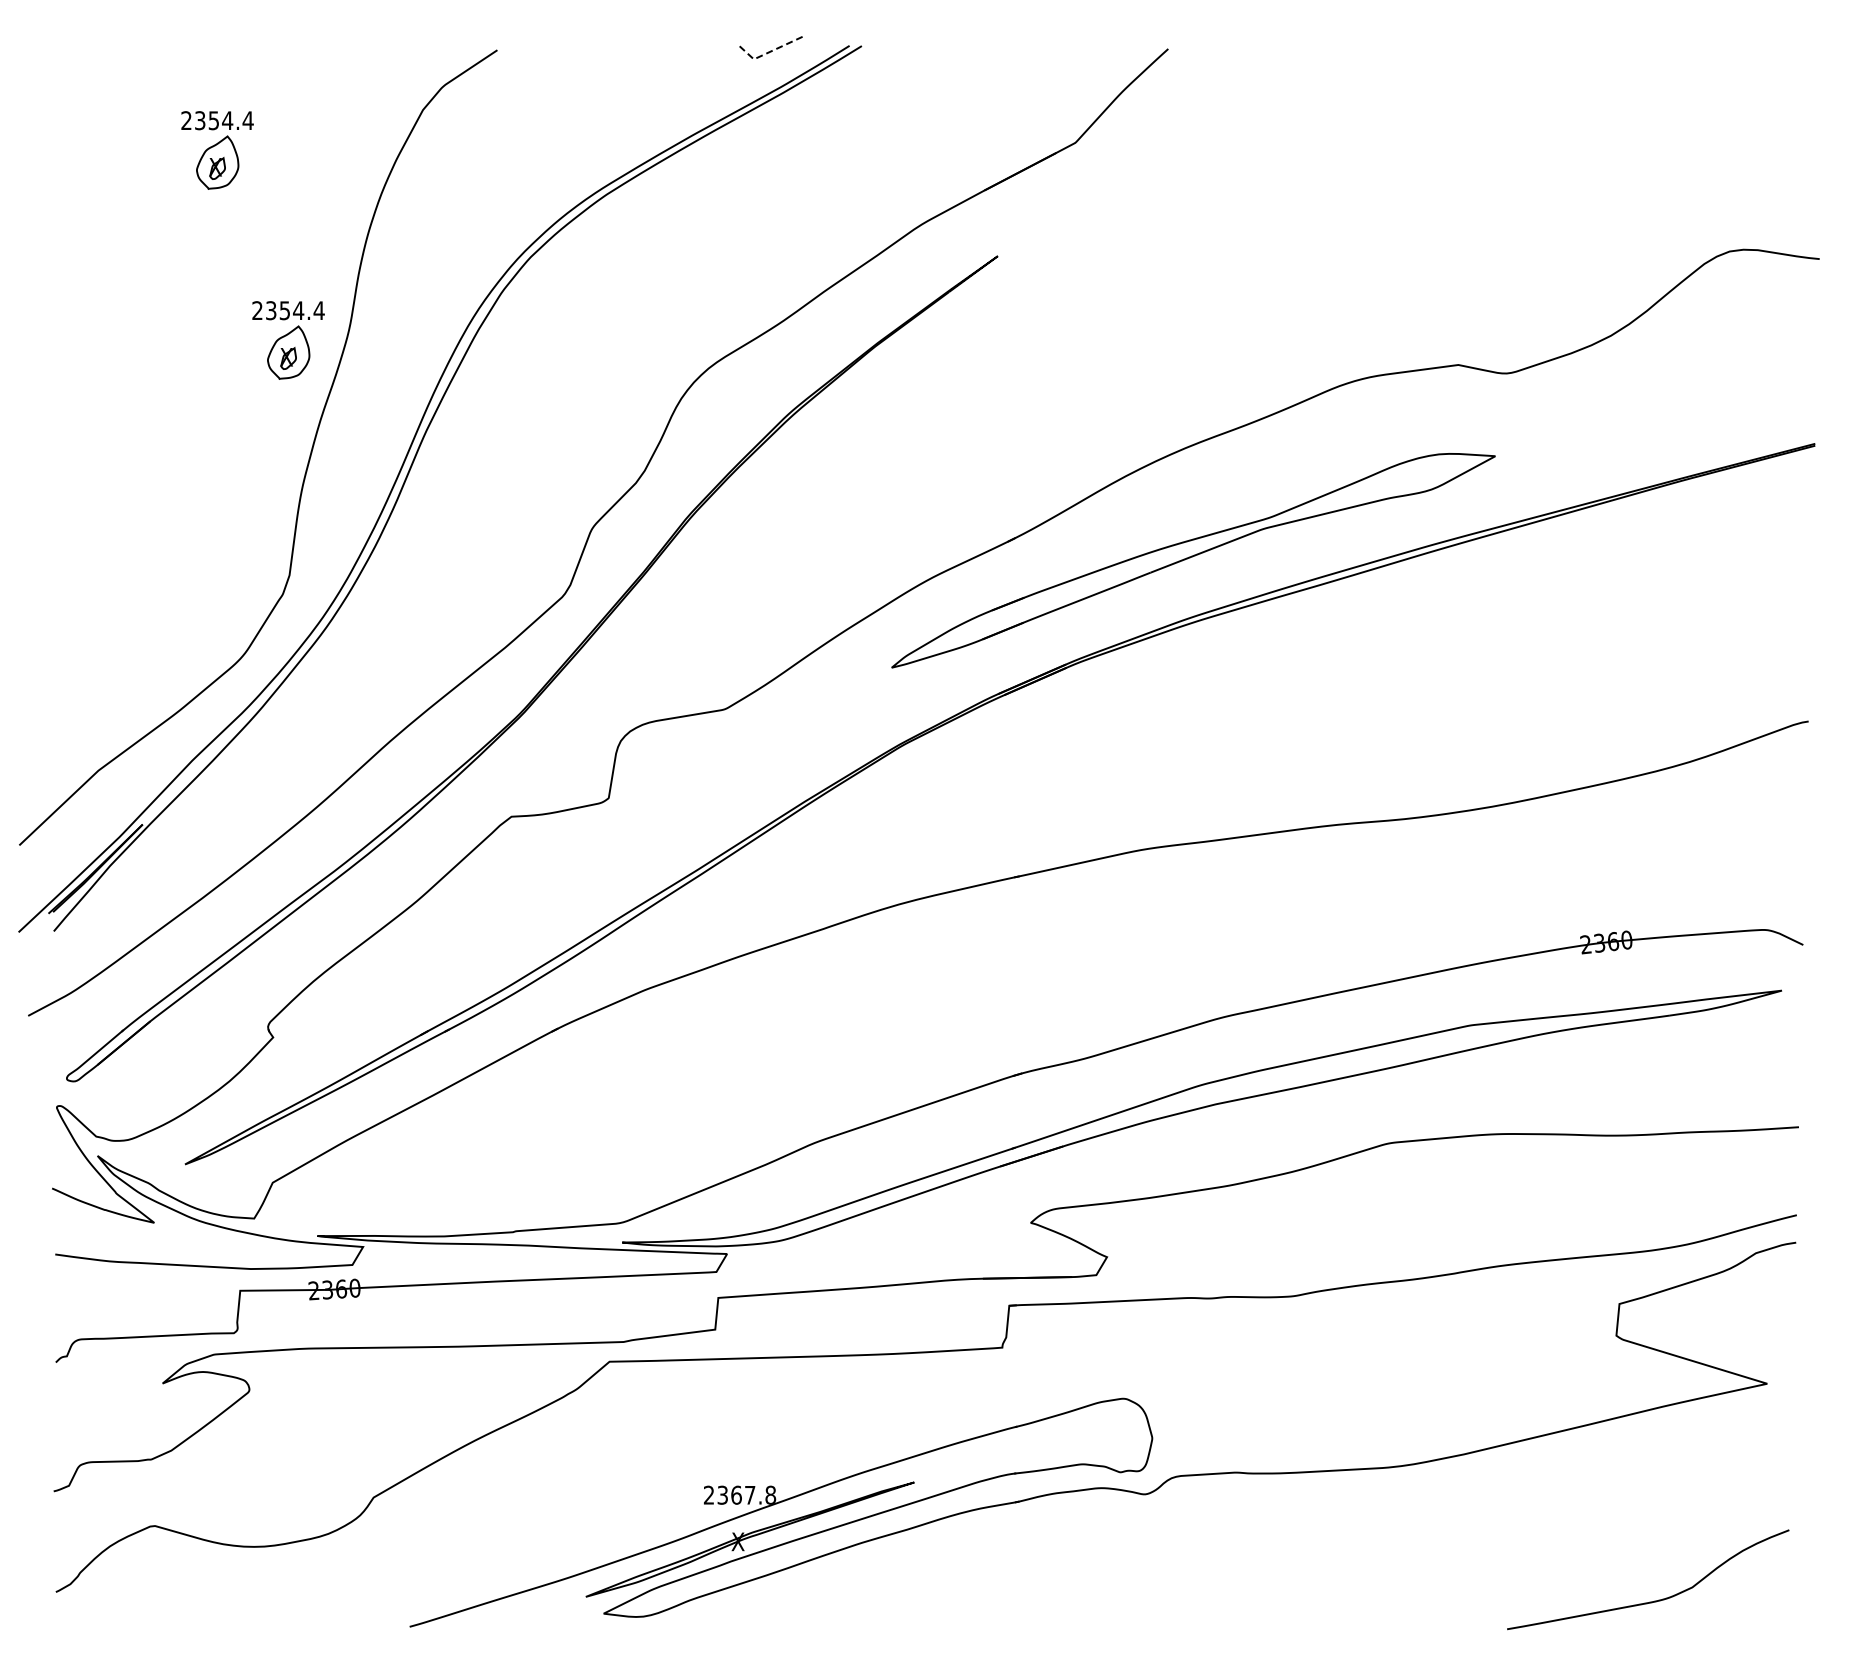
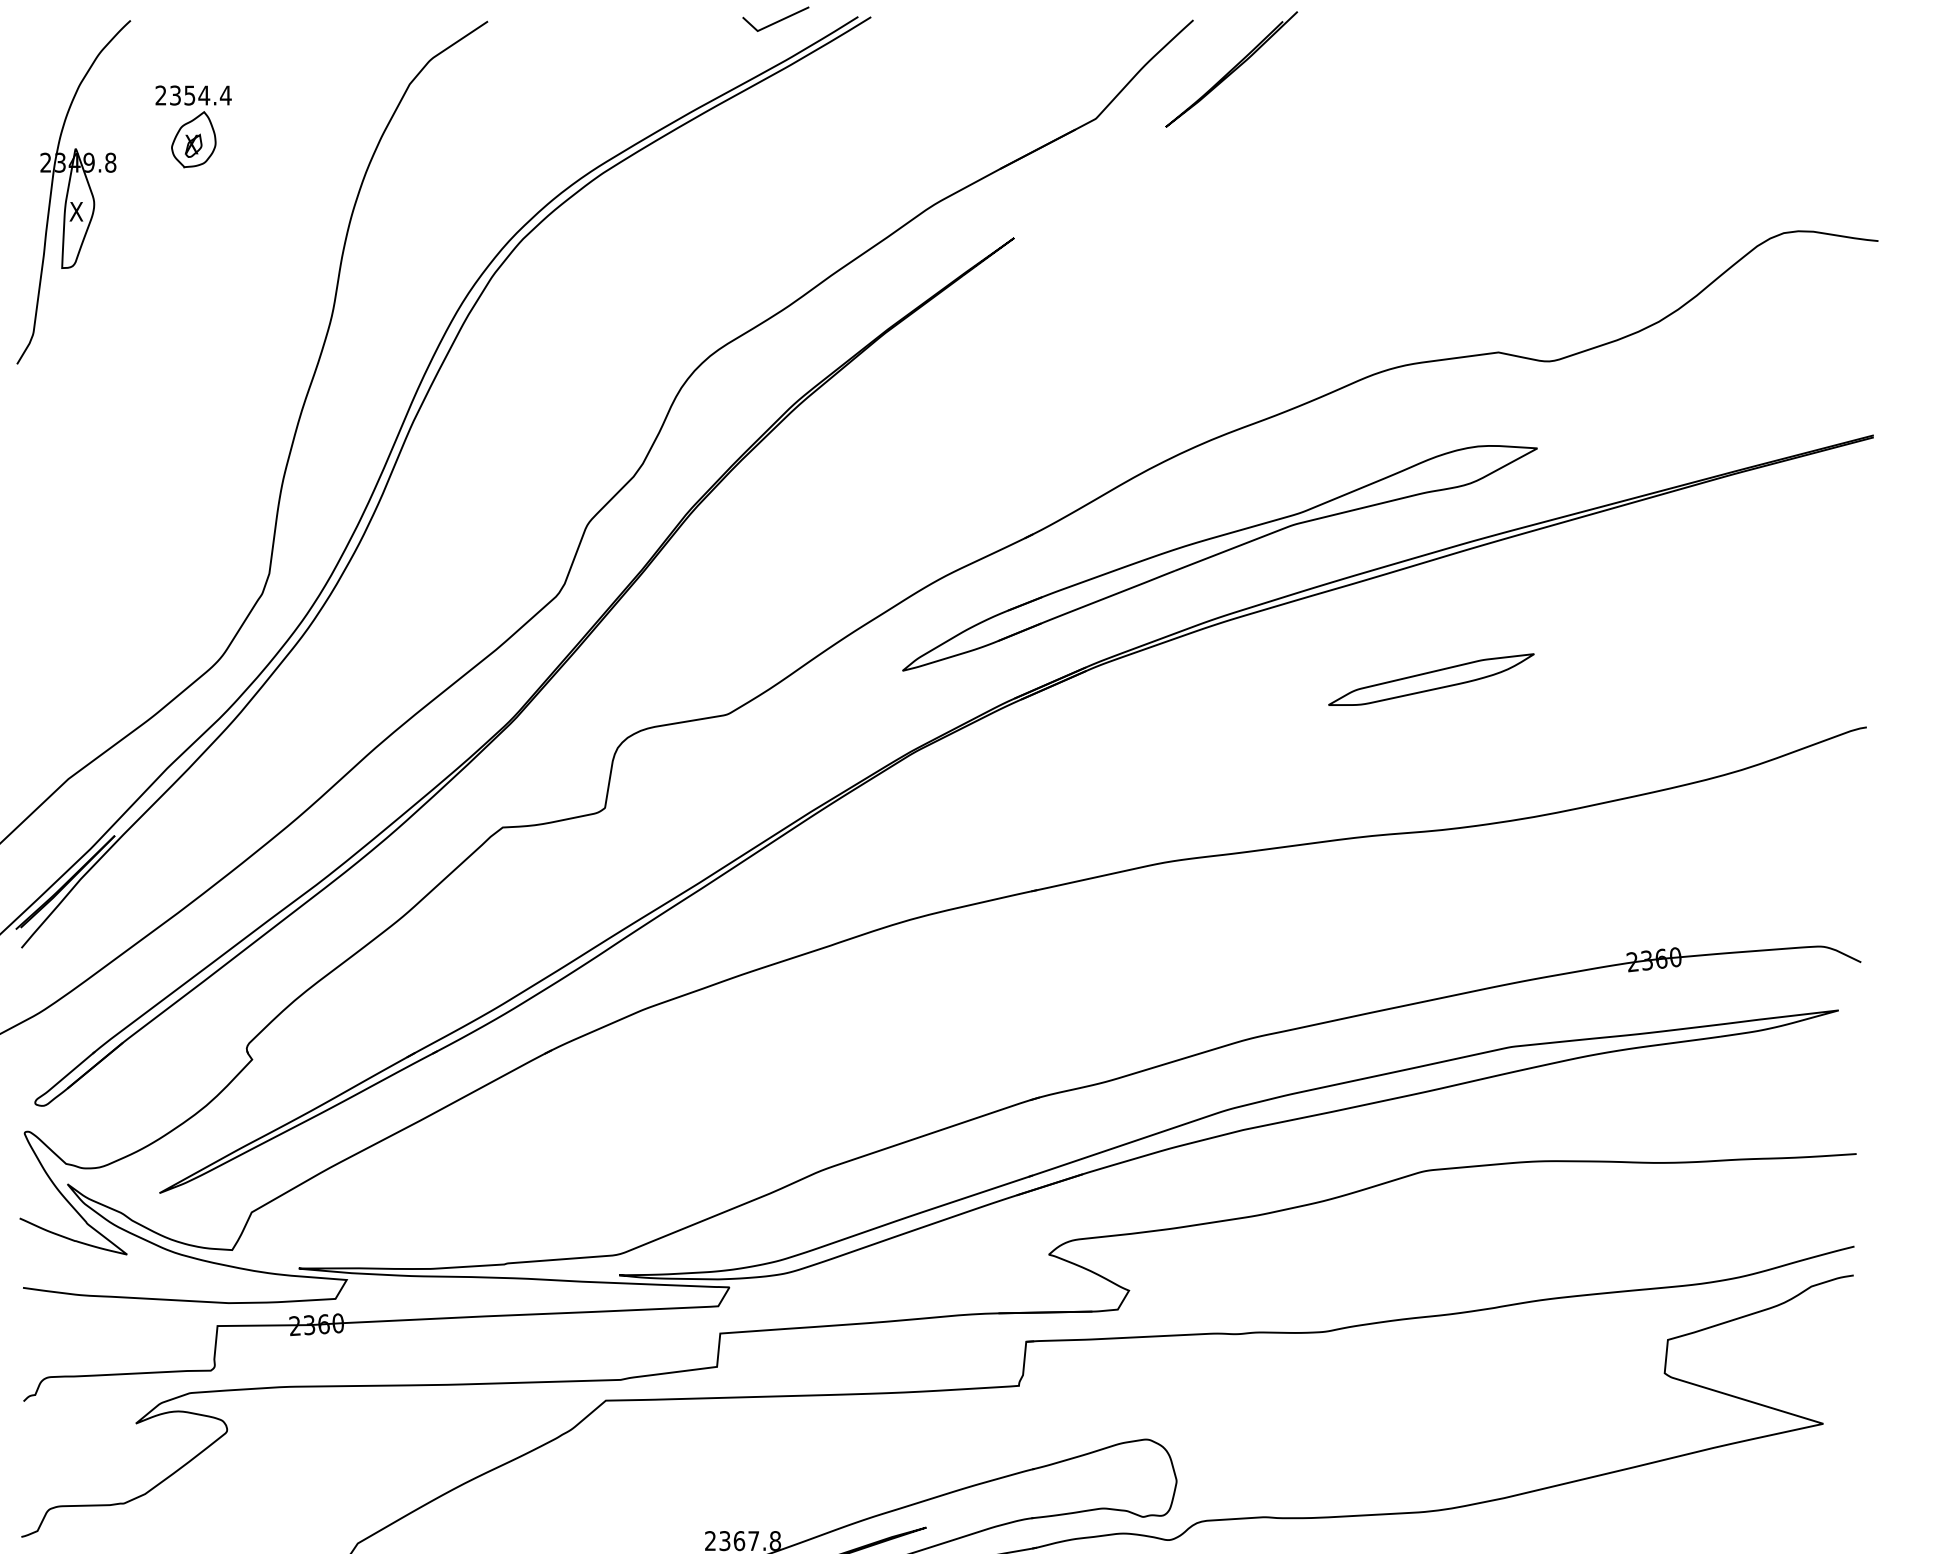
line: (769, 52) -> (774, 23), dashed -> solid
curve: (1204, 95) -> (1231, 69), added
part: (103, 212) -> (73, 192), added
part: (288, 340) -> (268, 326), removed
part: (1394, 676) -> (1431, 680), added

